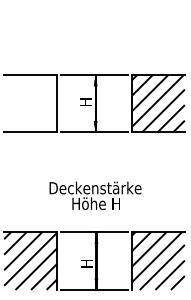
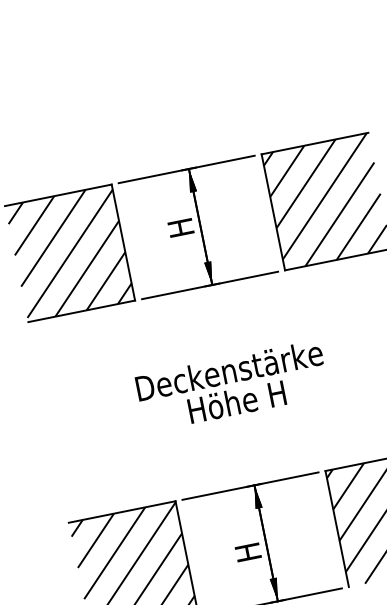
hatch: (30, 103) -> (69, 253), added
text: (95, 195) -> (232, 385), moved

